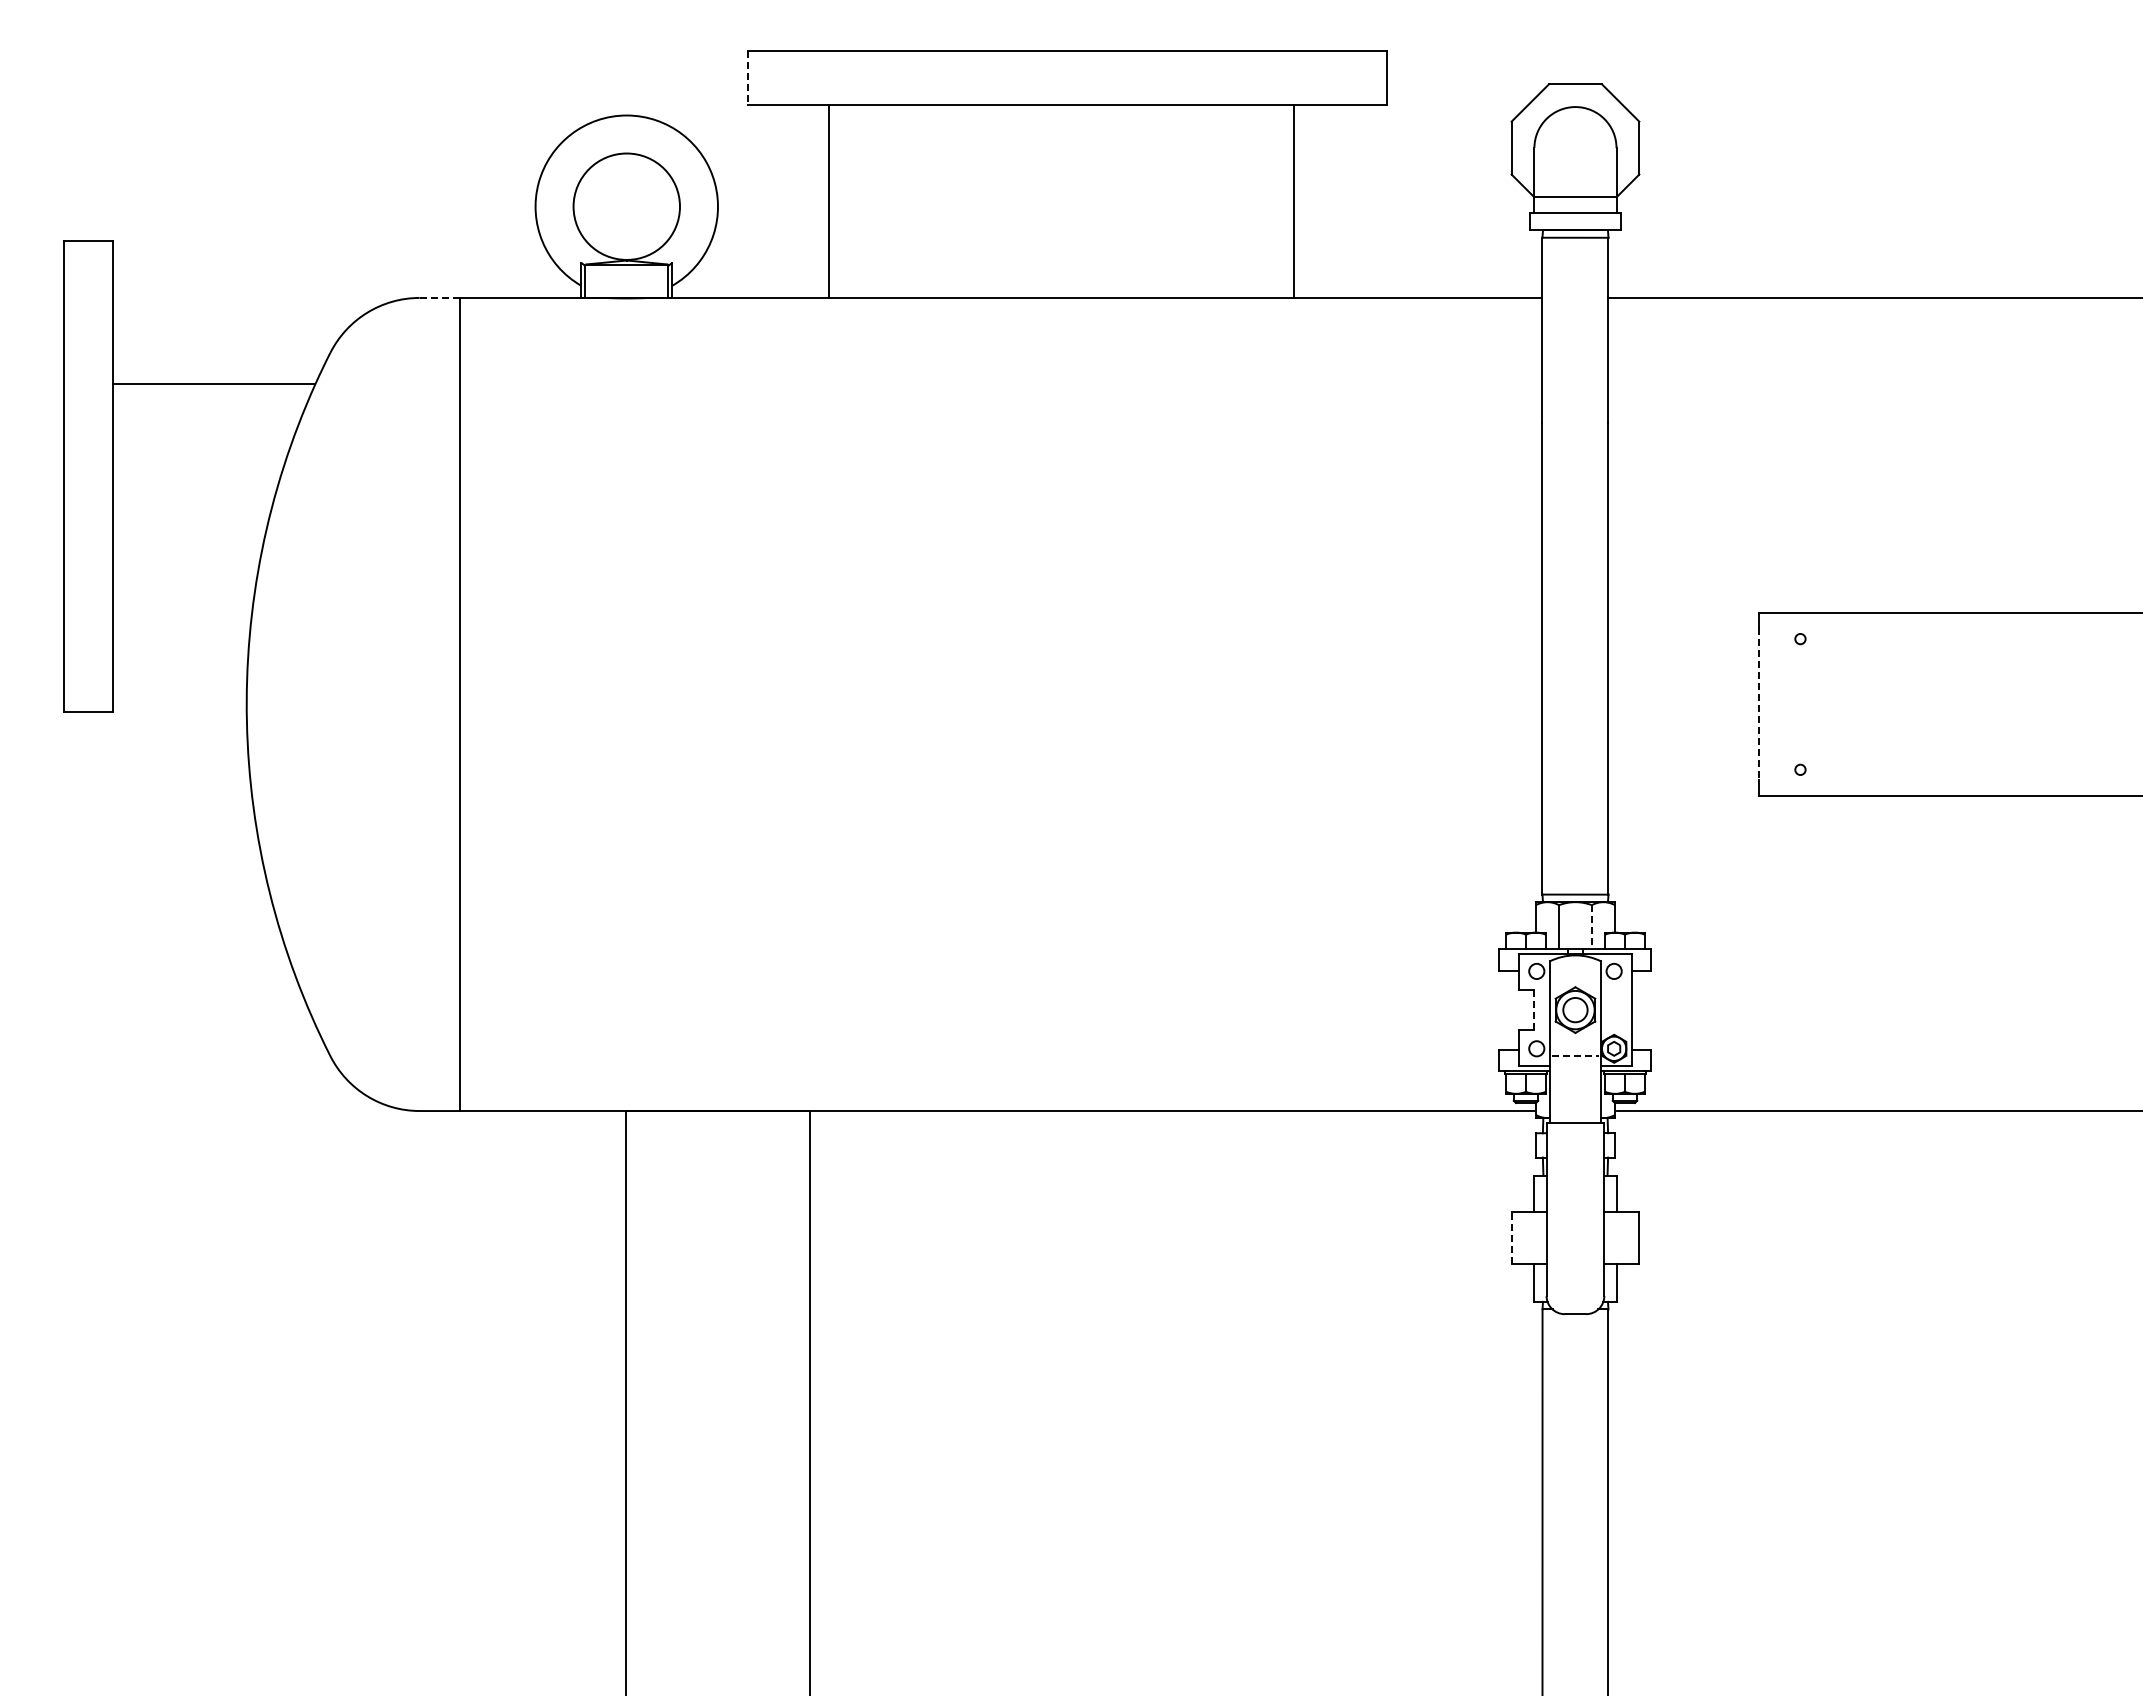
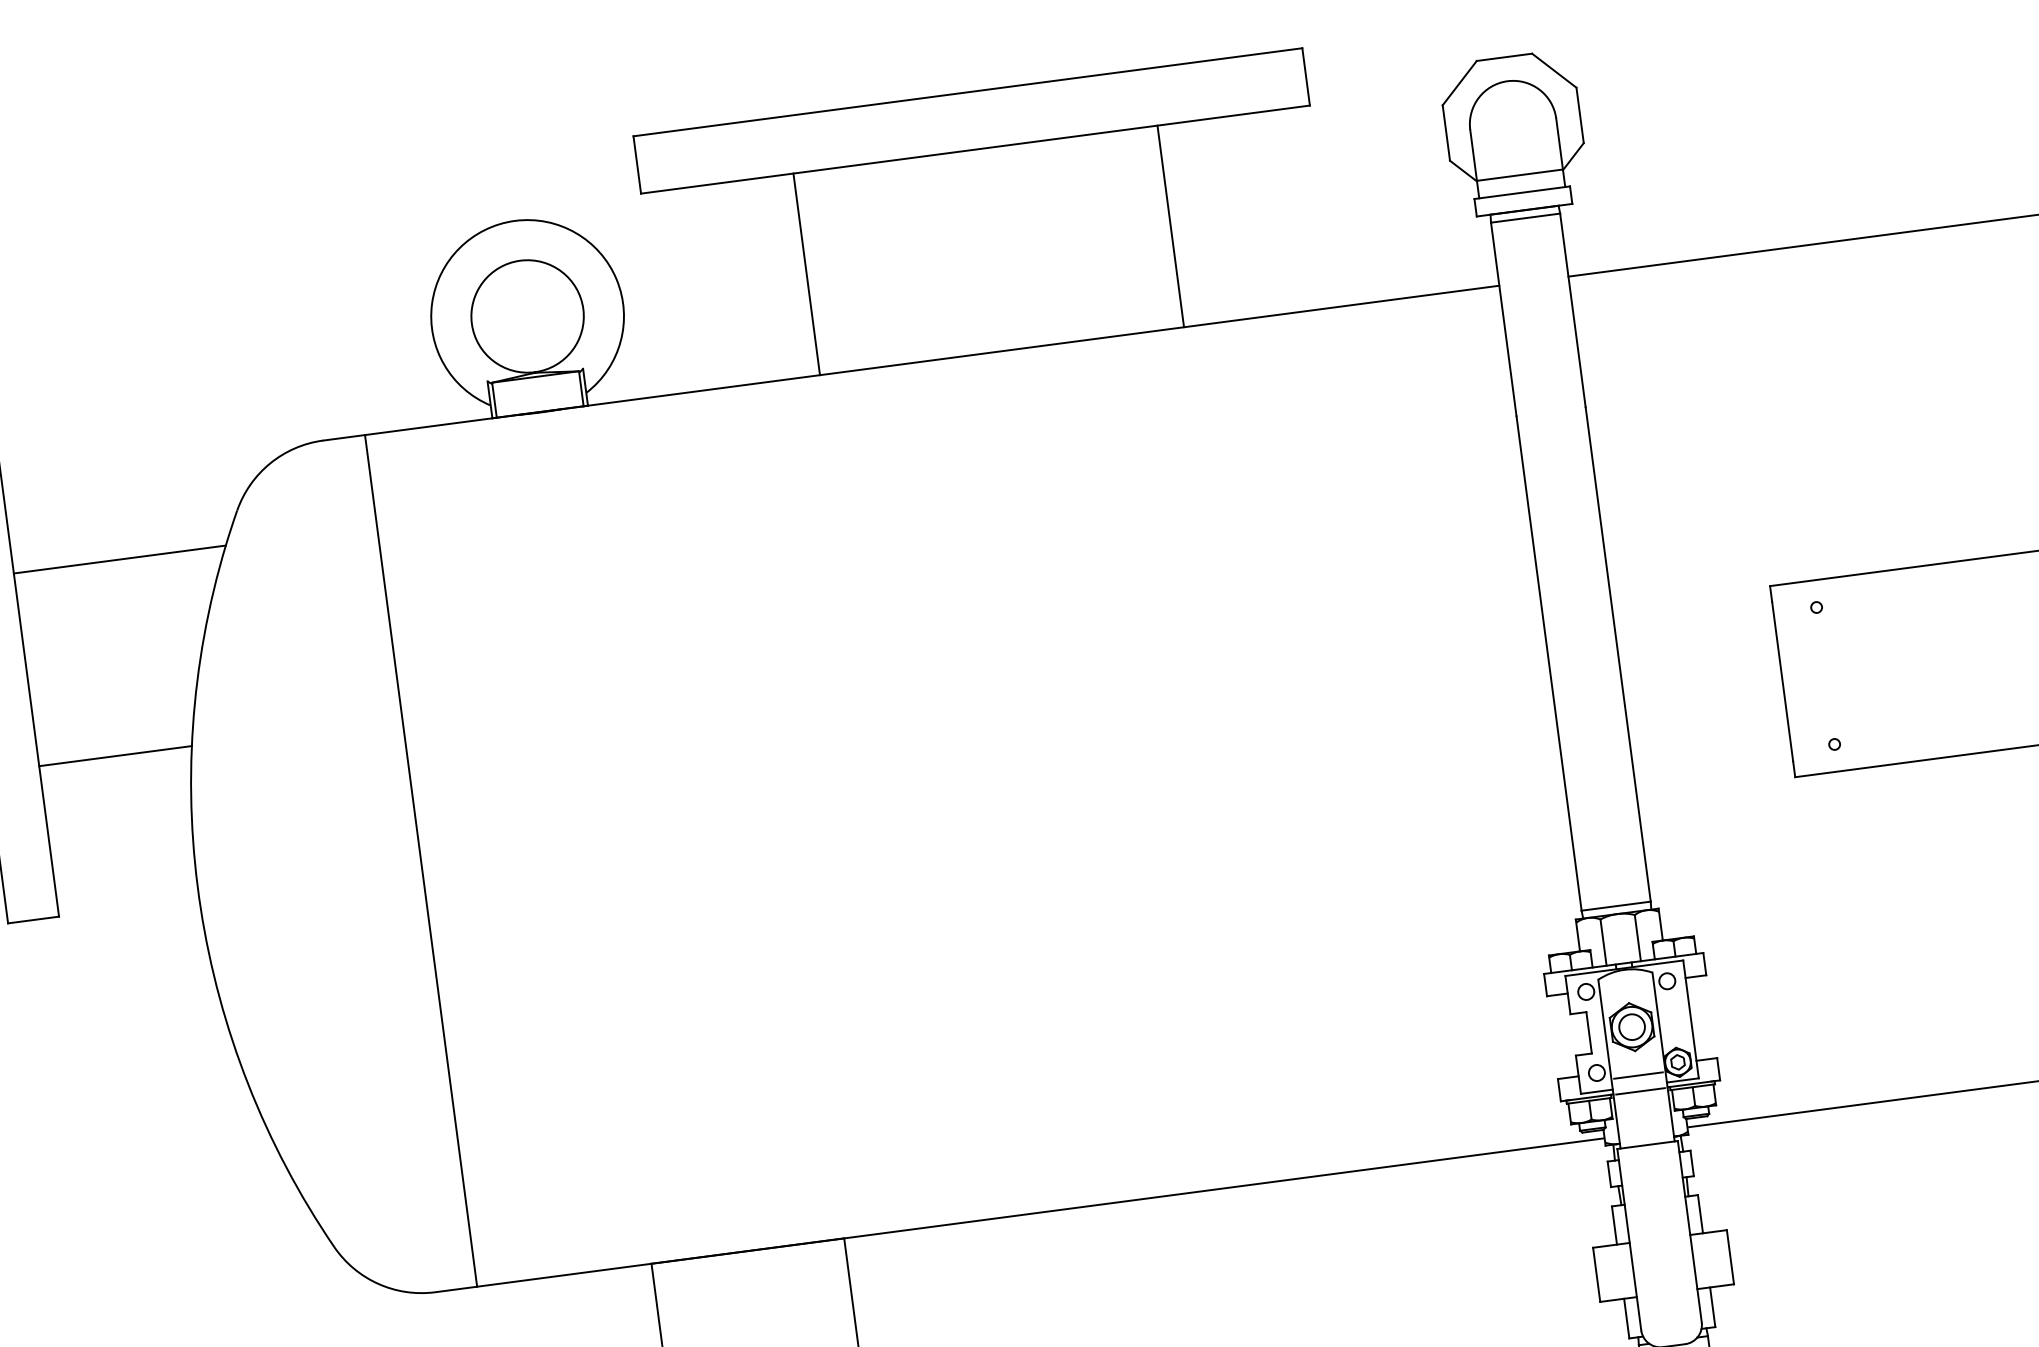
line: (748, 78) -> (637, 165), dashed -> solid
line: (828, 201) -> (806, 274), moved
line: (1294, 201) -> (1170, 226), moved
line: (439, 297) -> (343, 437), dashed -> solid
line: (185, 568) -> (115, 756), added
line: (1759, 704) -> (1782, 681), dashed -> solid
line: (1591, 927) -> (1637, 938), dashed -> solid
line: (1534, 1010) -> (1589, 1033), dashed -> solid
line: (1575, 1056) -> (1638, 1075), dashed -> solid
line: (1575, 1071) -> (1640, 1091), added
line: (1511, 1238) -> (1596, 1275), dashed -> solid

